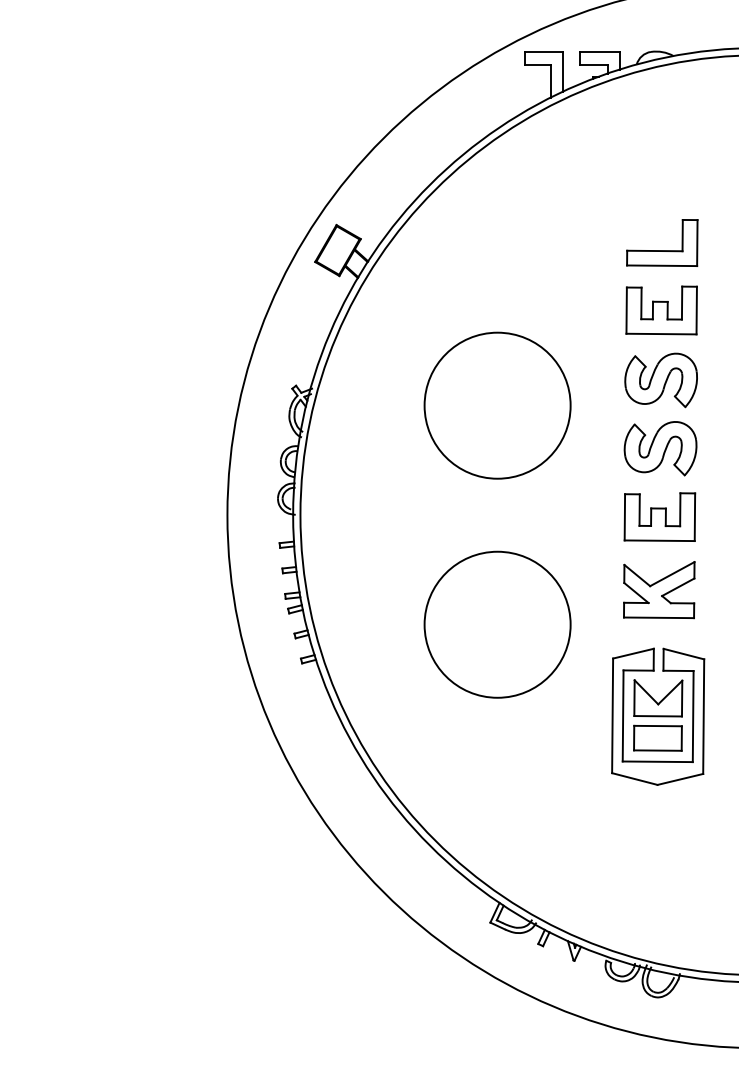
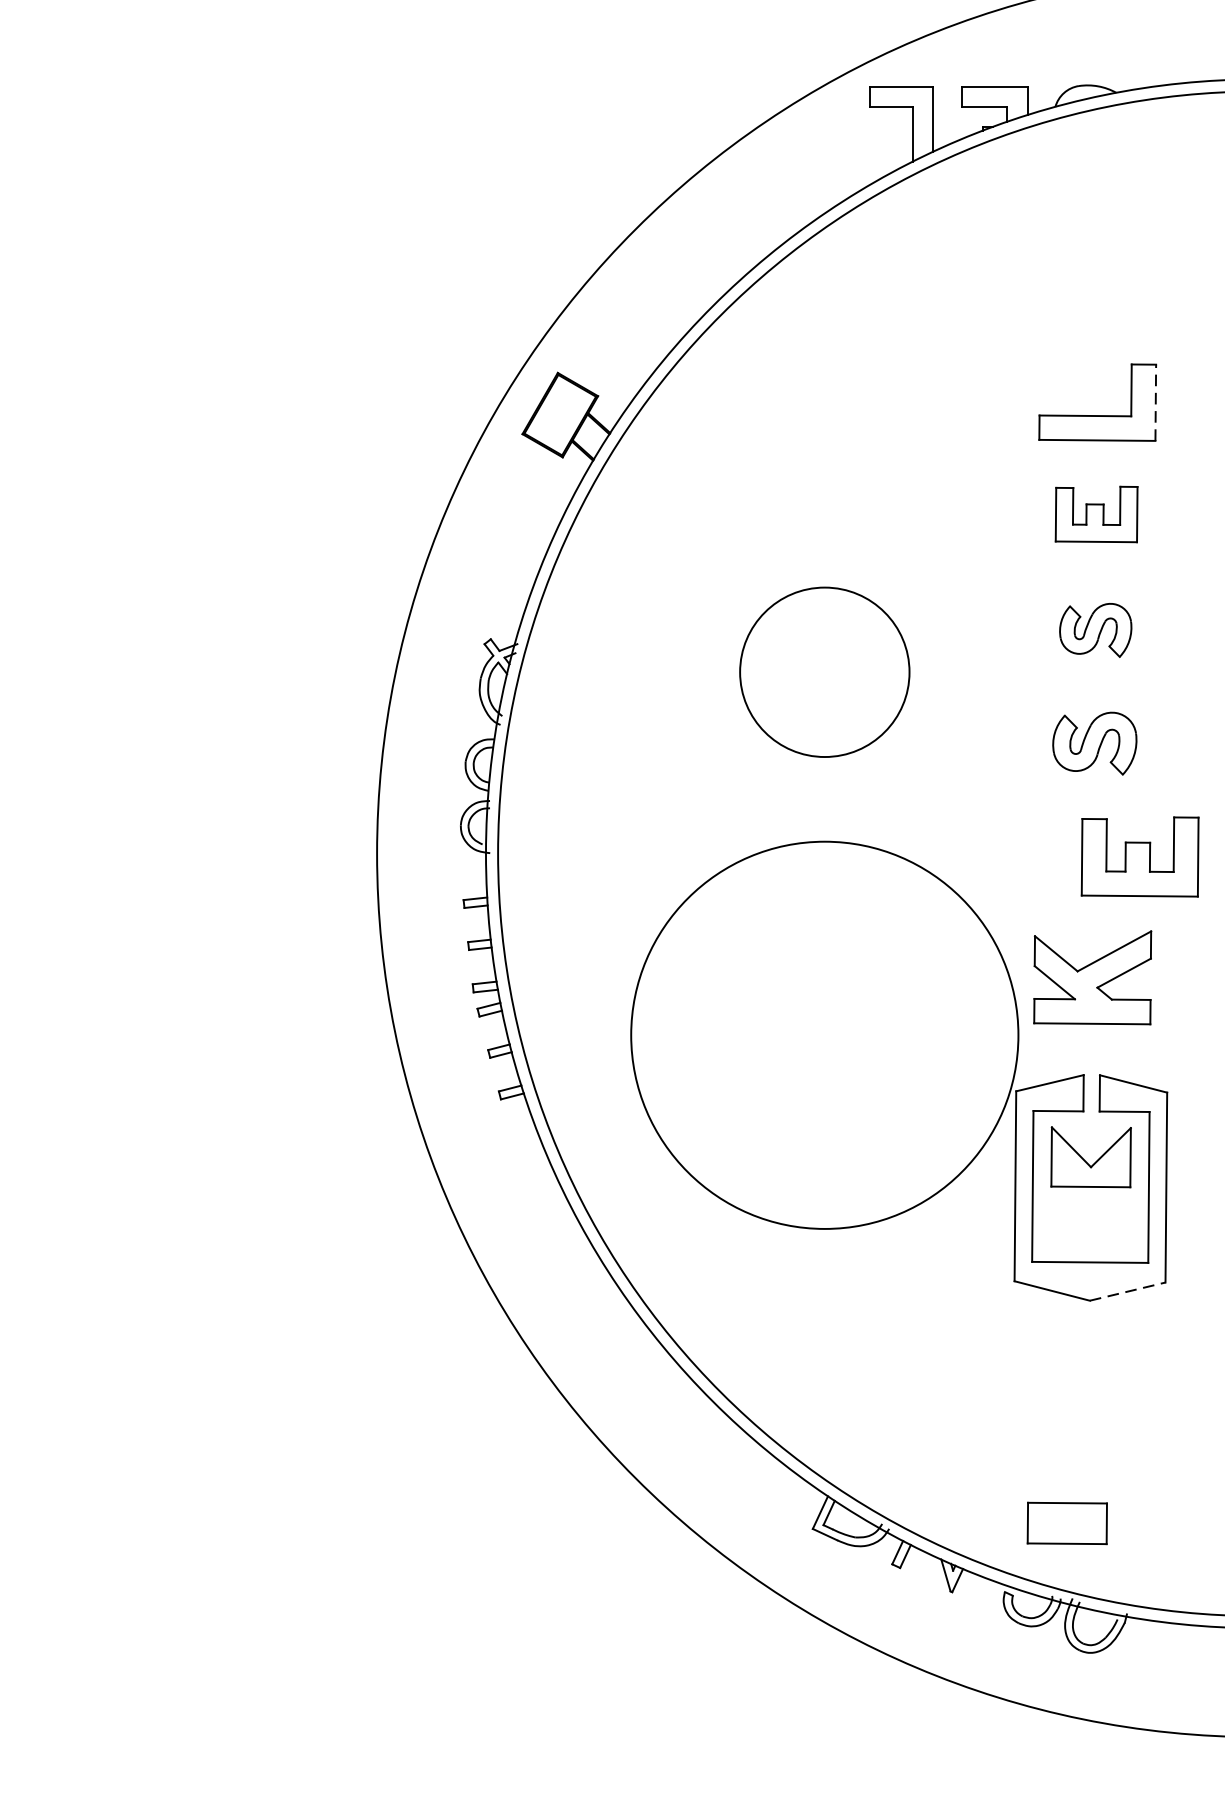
line: (697, 242) -> (1156, 401), solid -> dashed
part: (661, 310) -> (1096, 514), size x0.7
part: (660, 380) -> (1094, 630), size x0.6
circle: (497, 405) -> (824, 671), size x0.7
part: (660, 448) -> (1094, 743), size x0.7
part: (659, 516) -> (1139, 855), moved
circle: (497, 624) -> (824, 1034), size x1.6
part: (657, 737) -> (1066, 1522), moved
line: (680, 779) -> (1127, 1291), solid -> dashed

